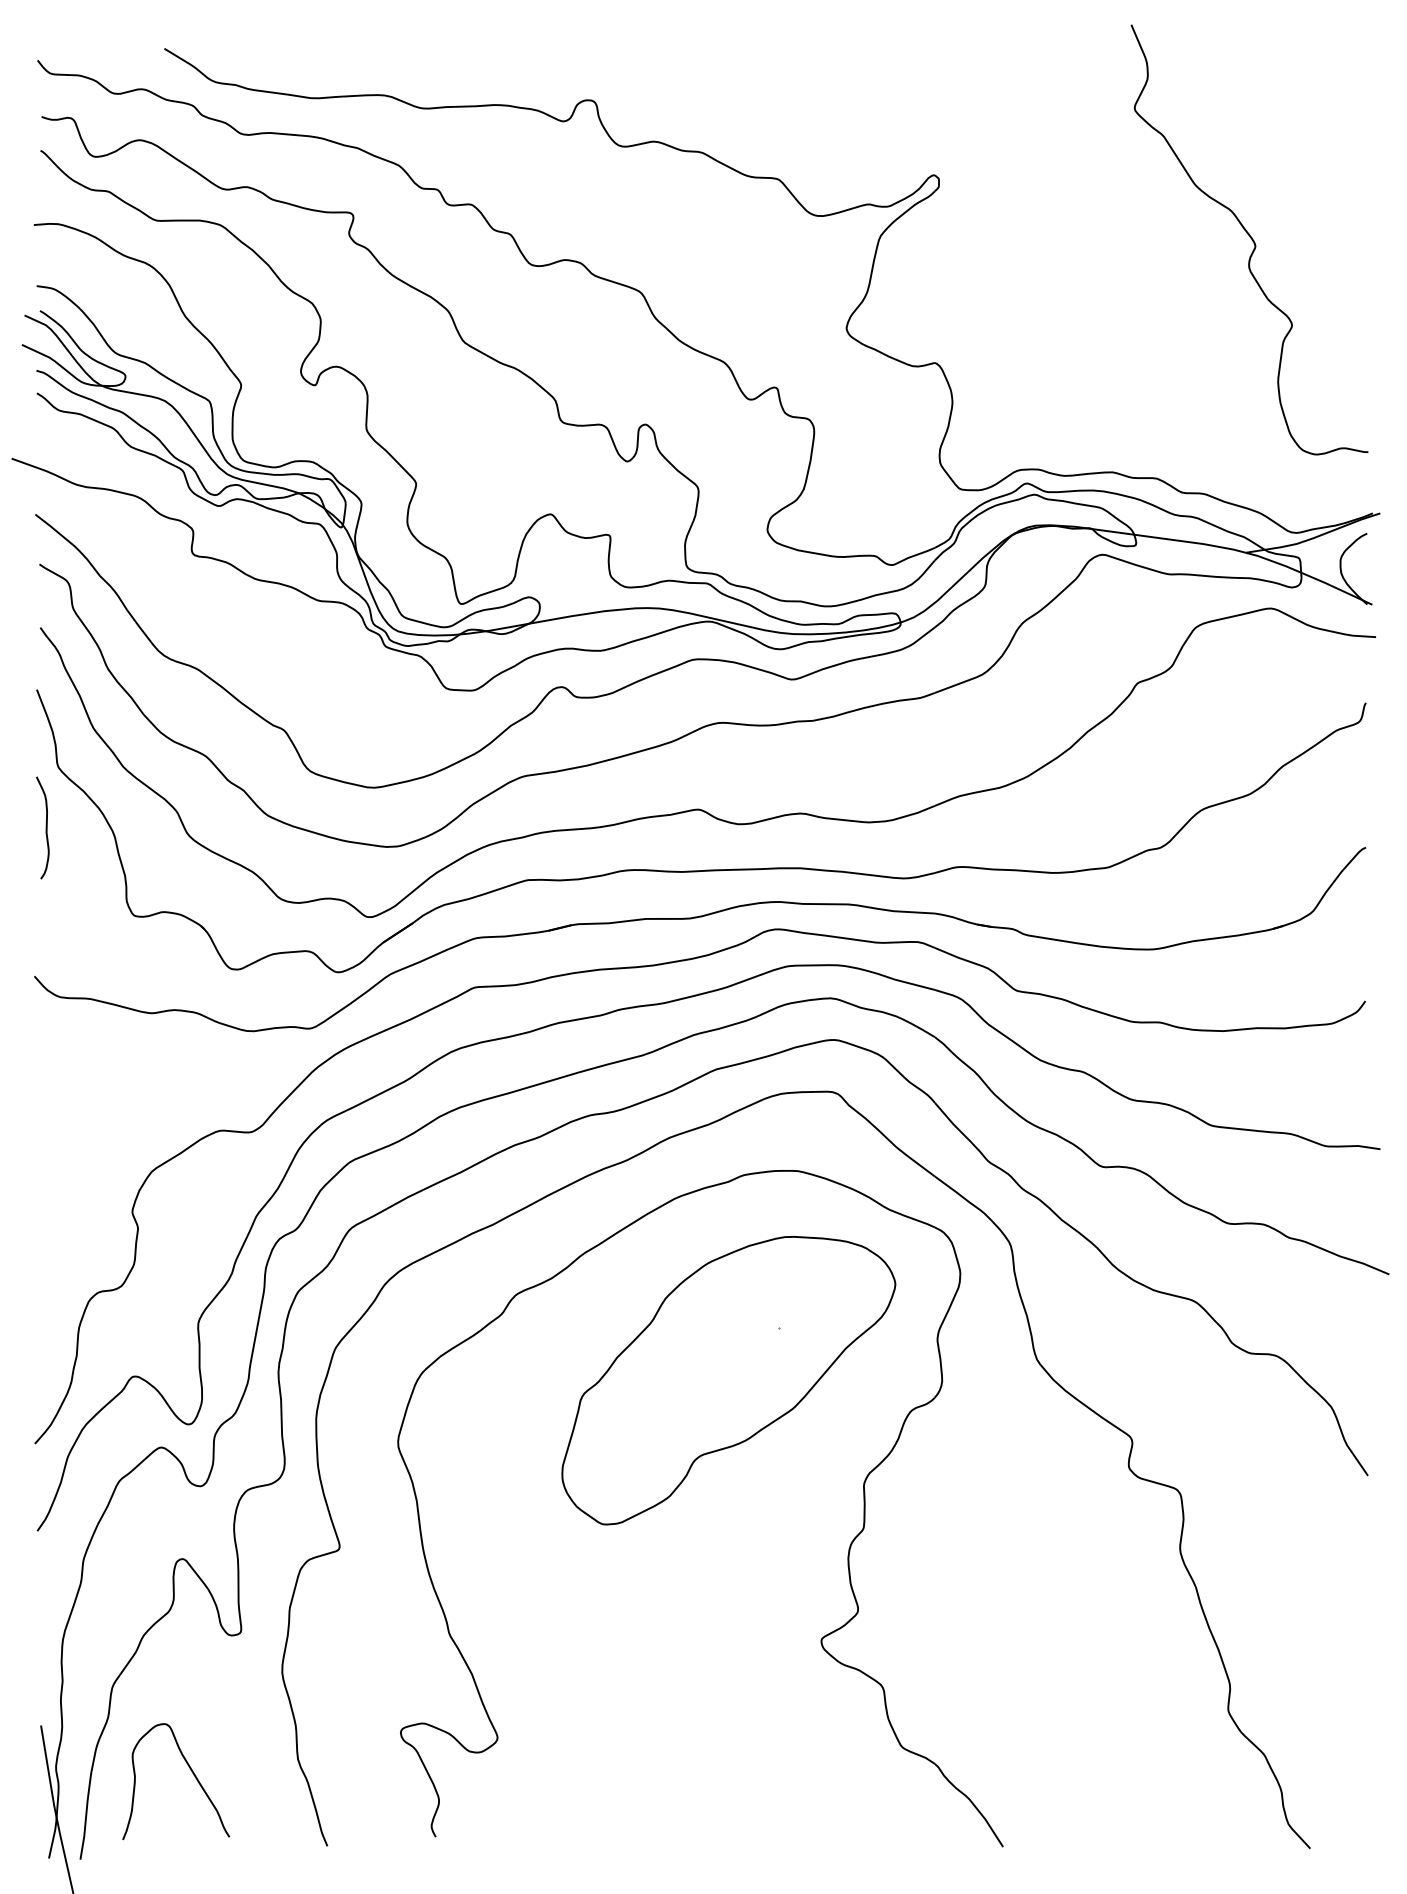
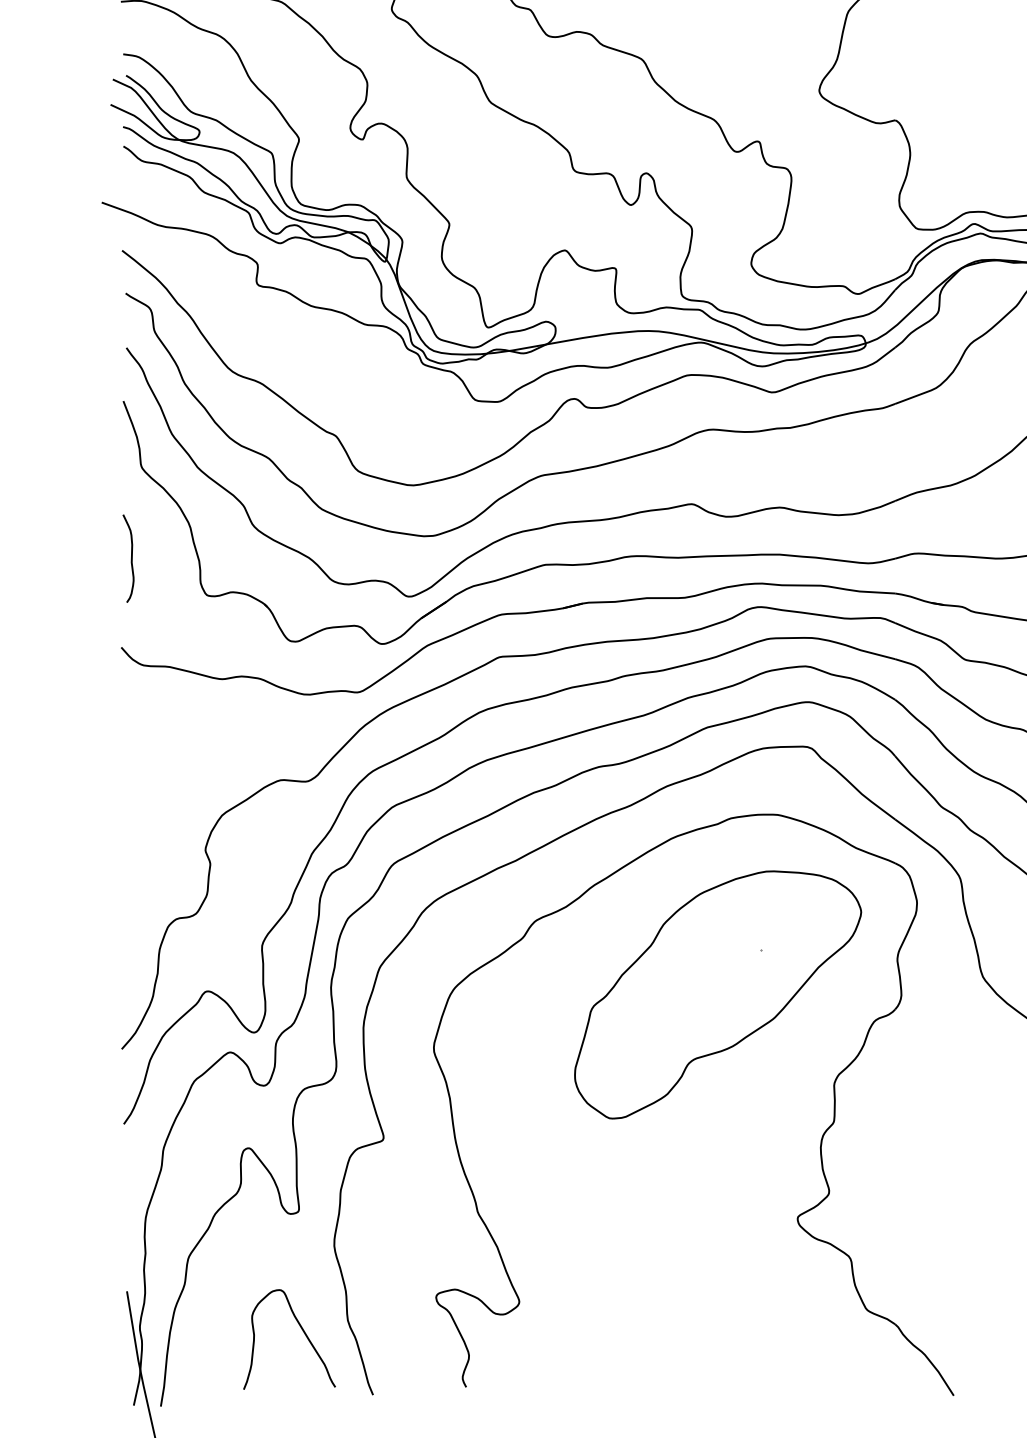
curve: (45, 827) -> (130, 558), moved
curve: (190, 1770) -> (301, 1329), moved

